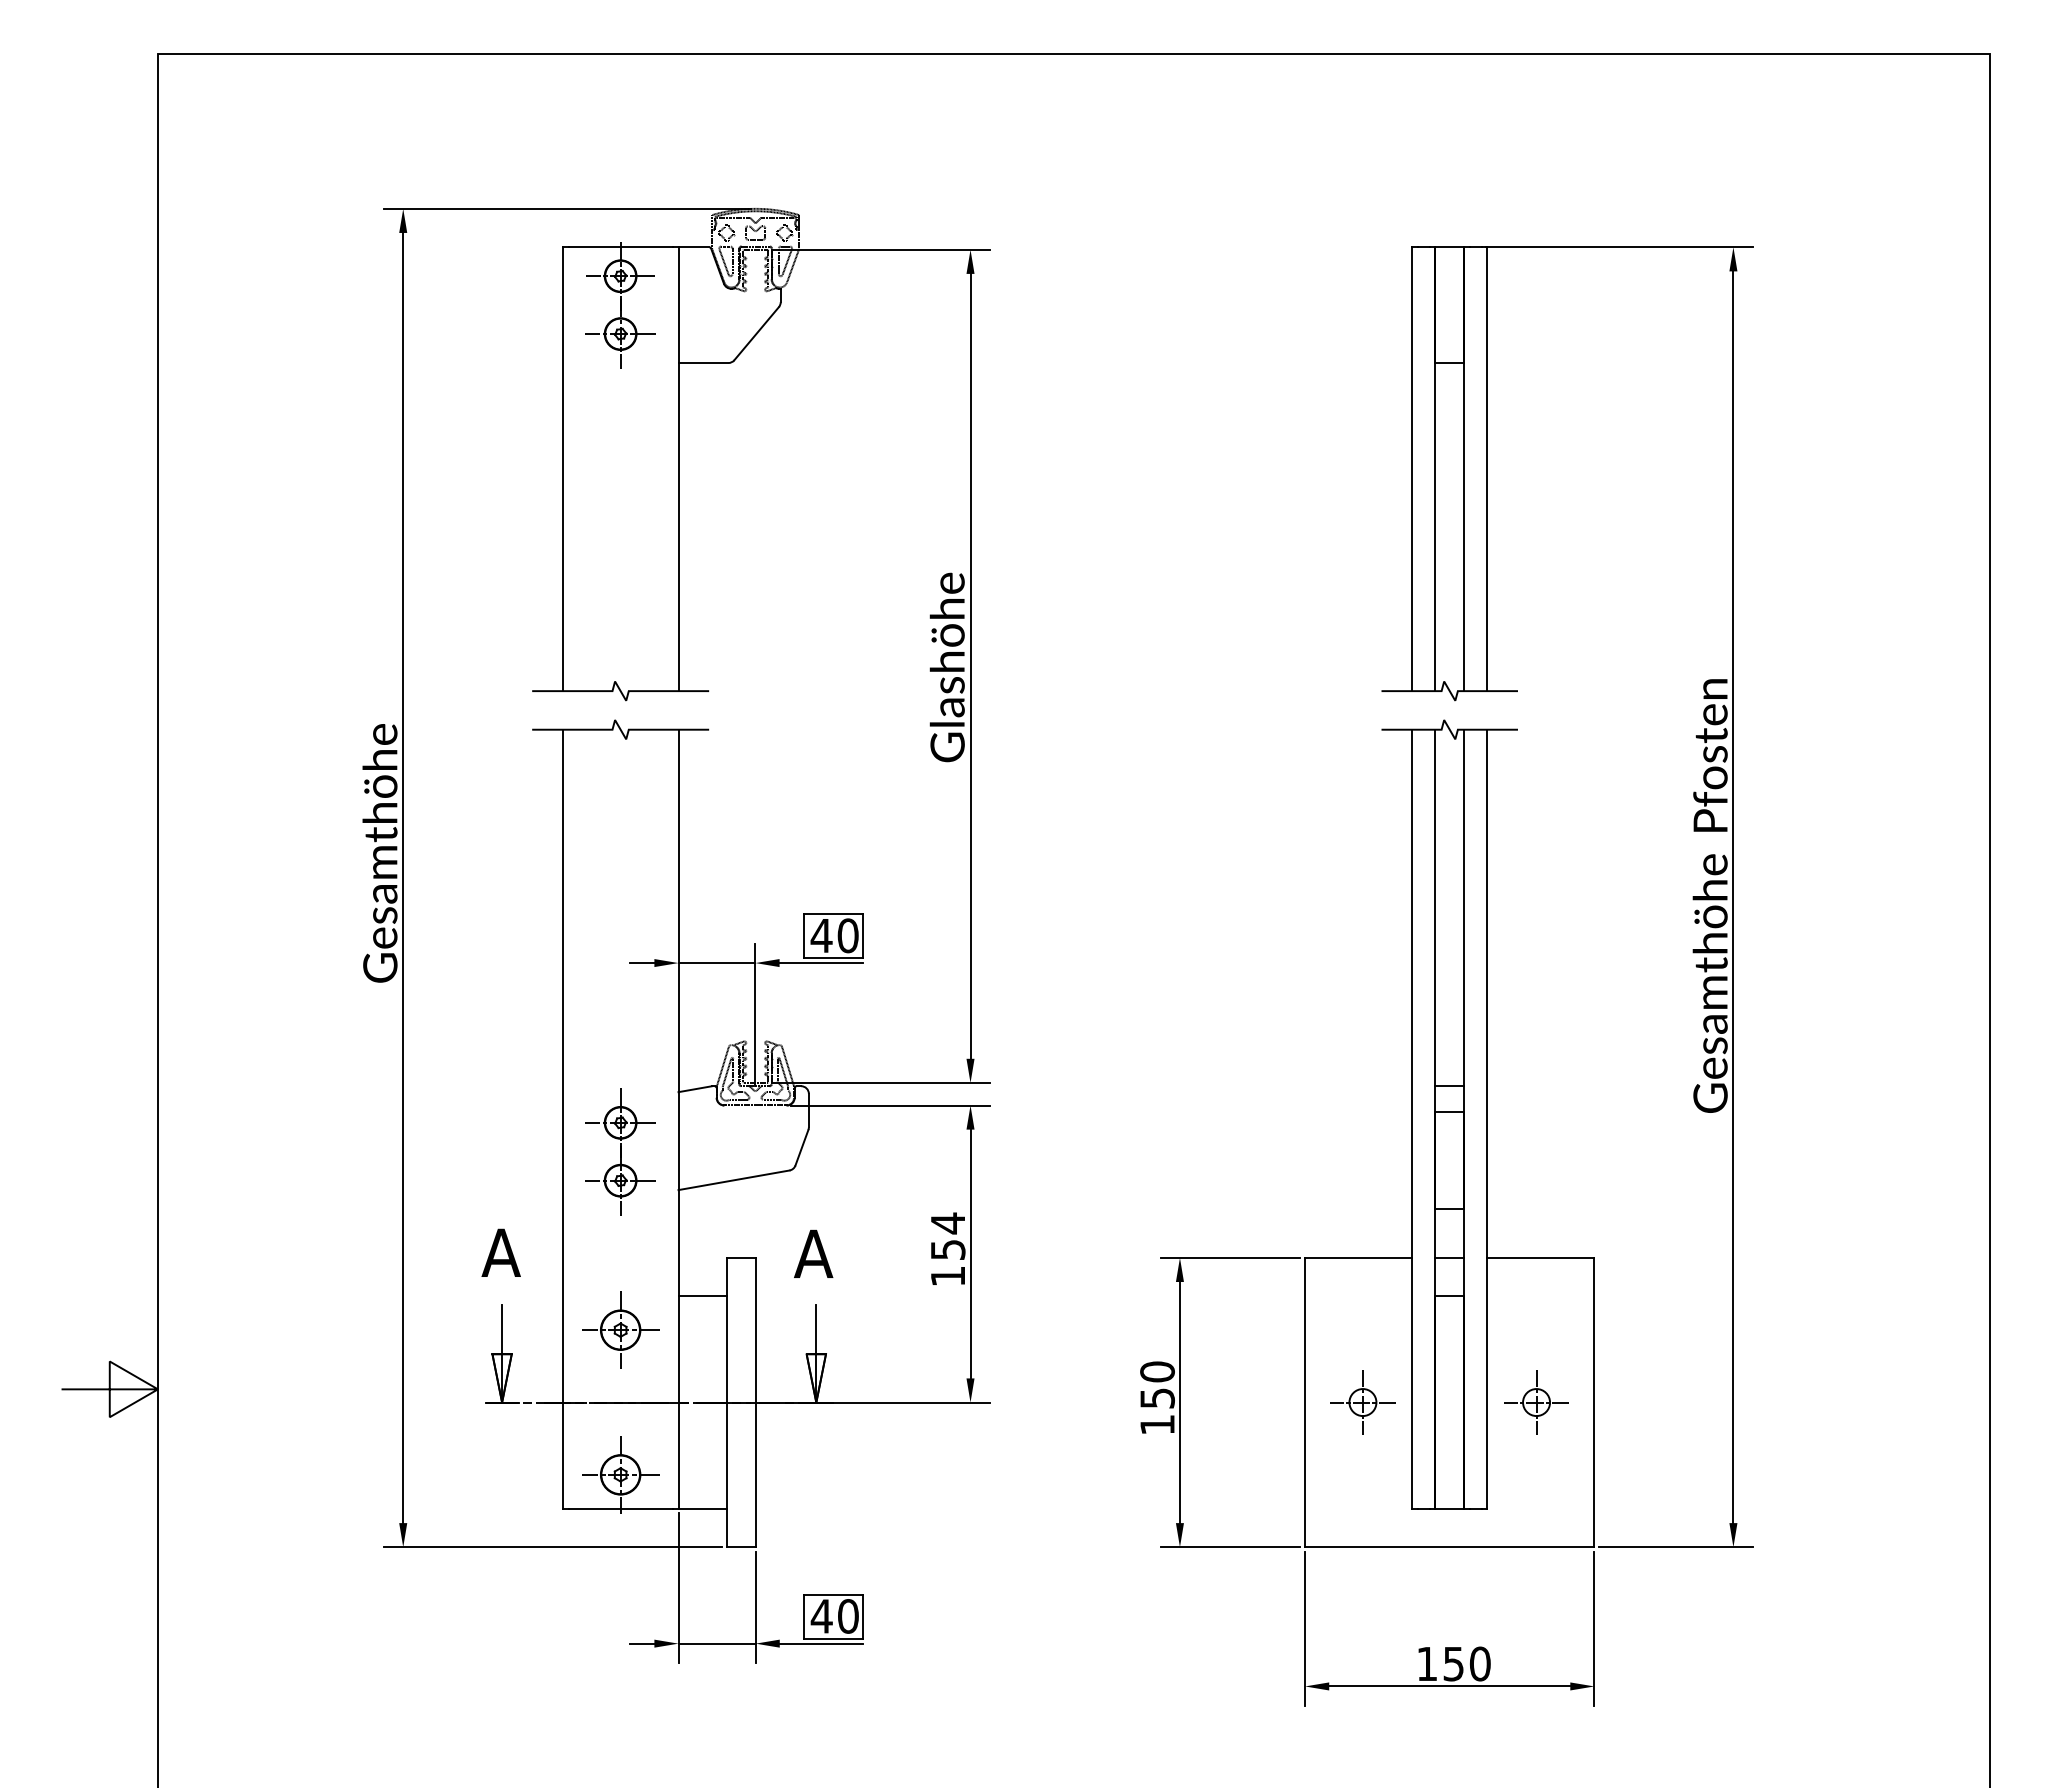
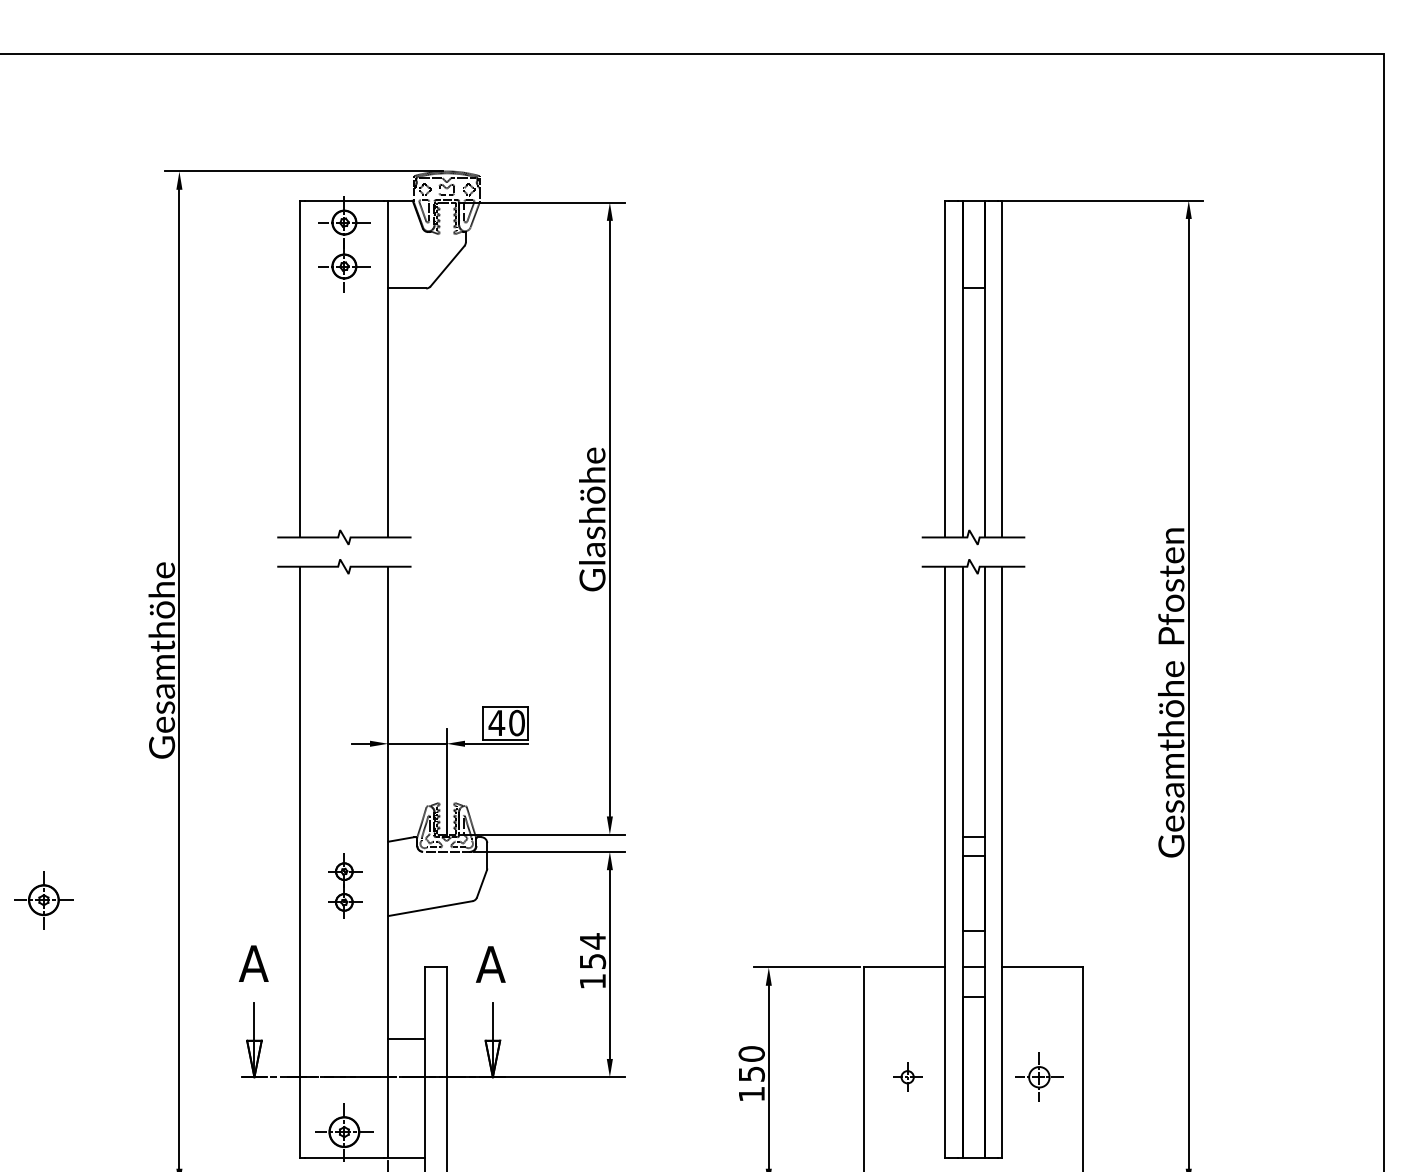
part: (620, 1151) -> (344, 886), size x0.7
line: (702, 1296) -> (406, 1039), moved
part: (620, 1329) -> (43, 899), moved
part: (1362, 1402) -> (907, 1077), size x0.6

